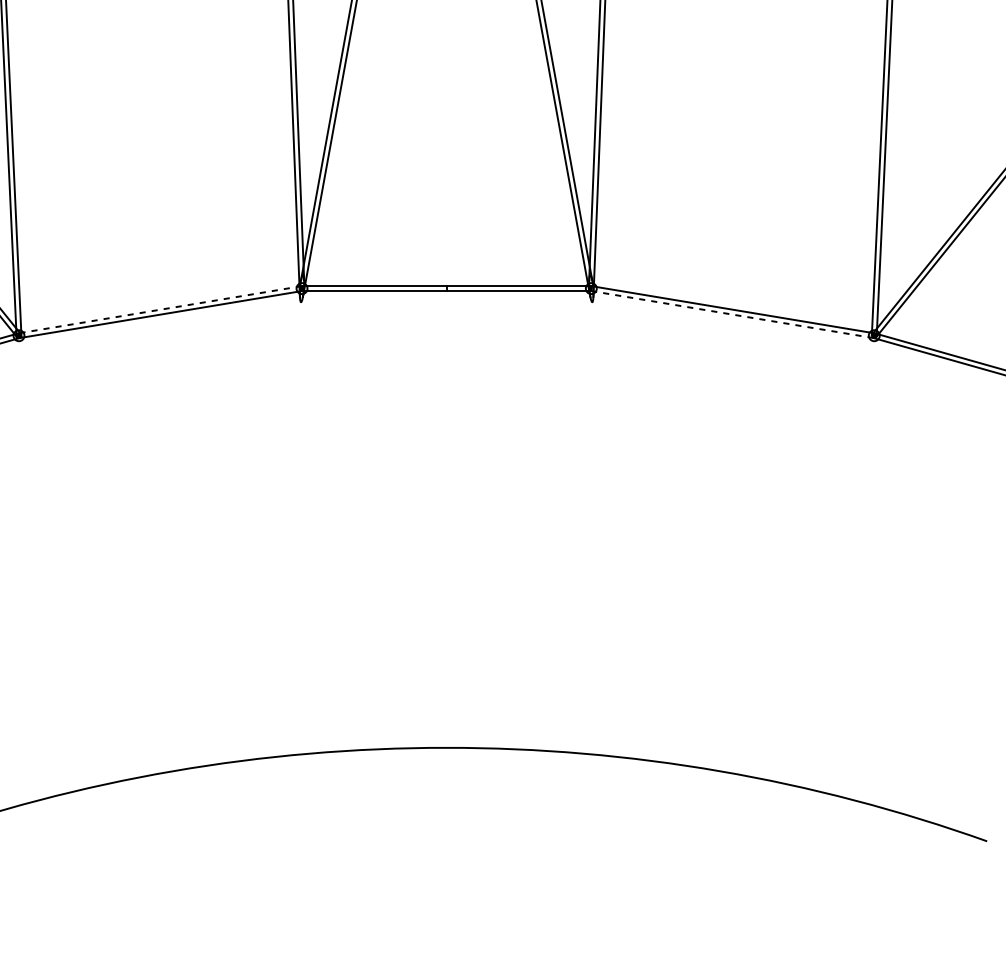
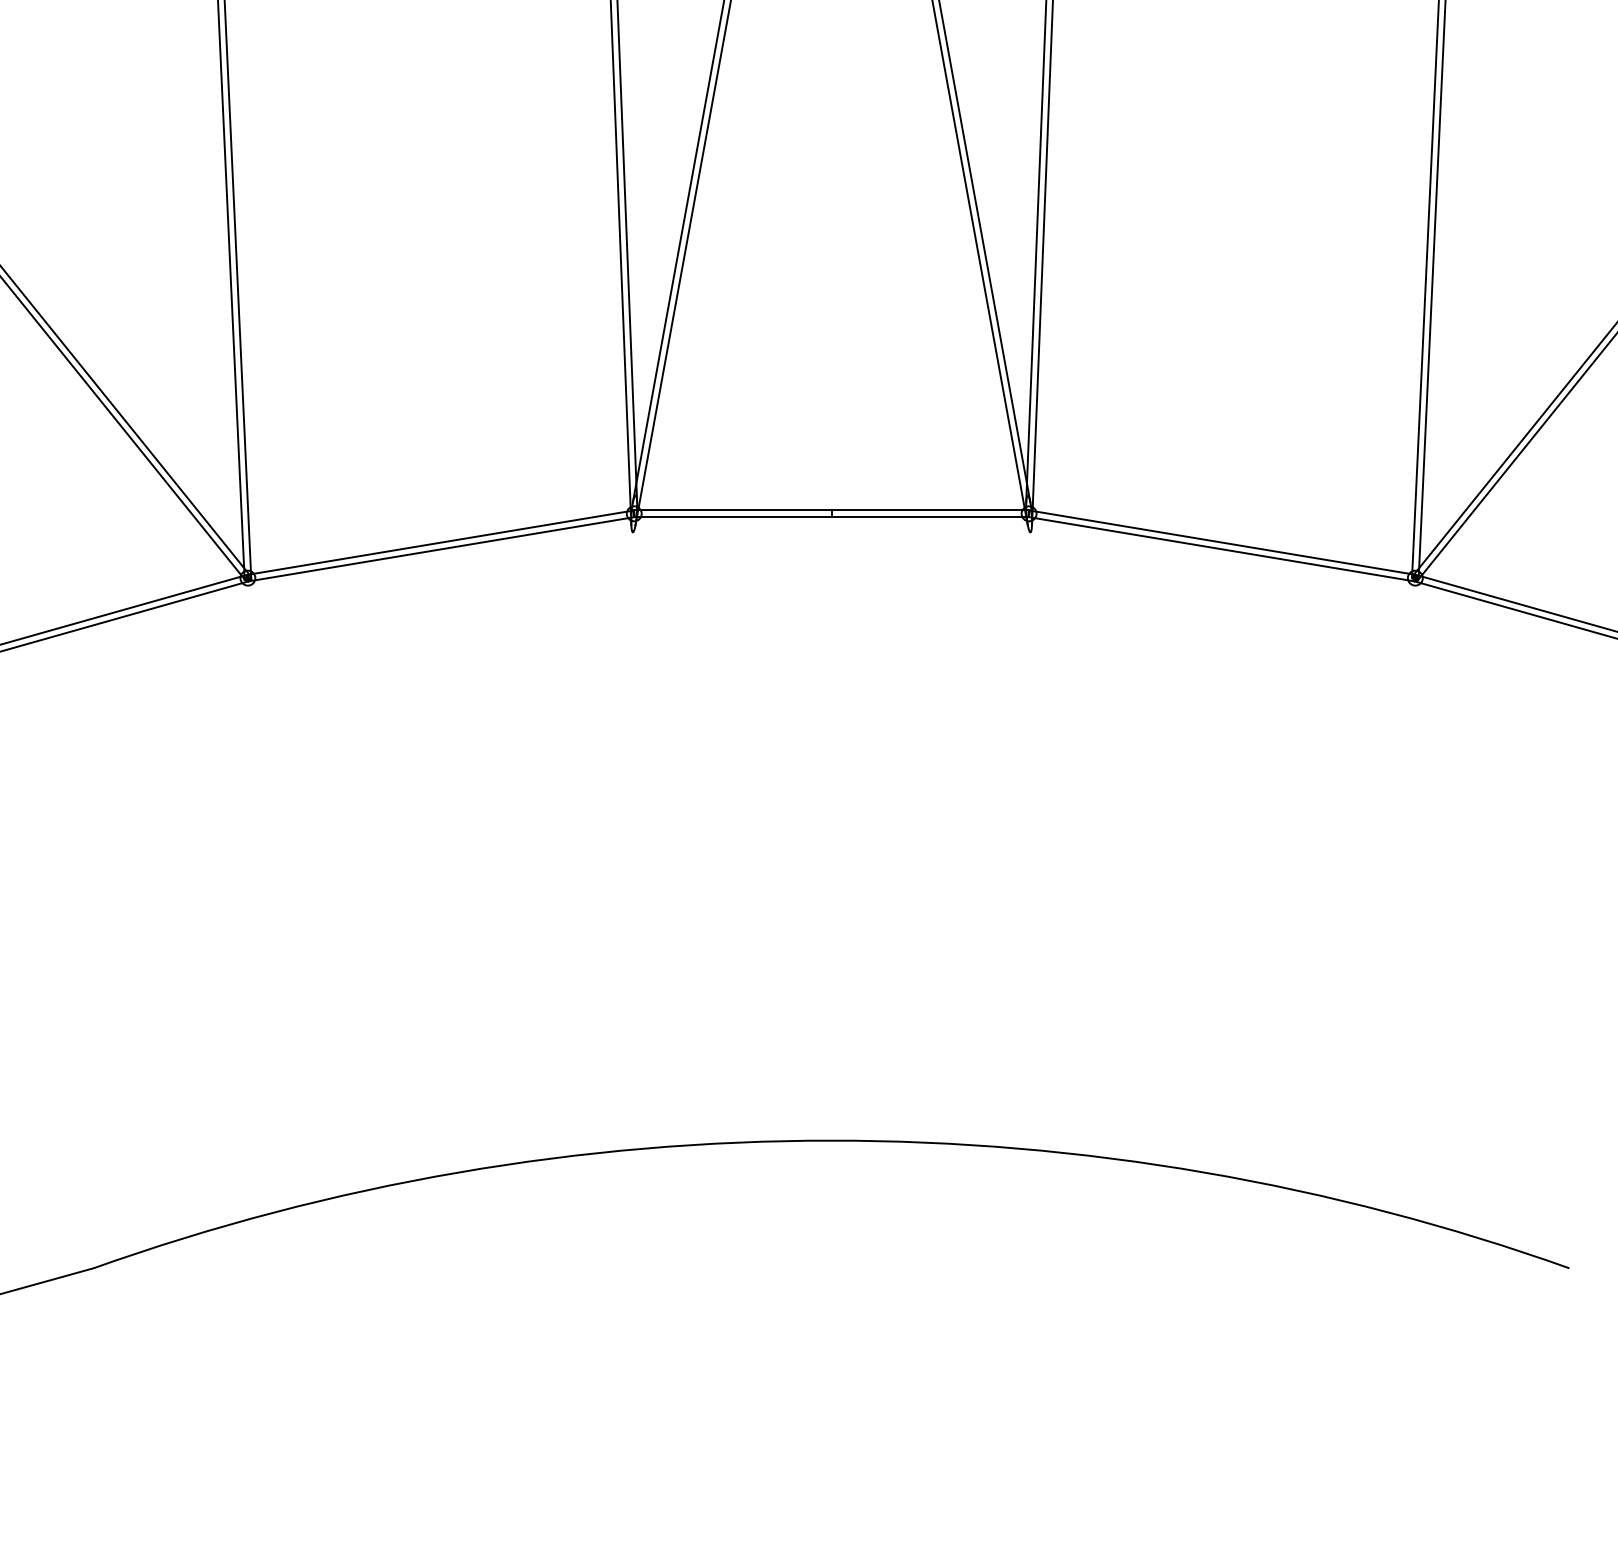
line: (160, 309) -> (440, 542), dashed -> solid
line: (732, 314) -> (1221, 549), dashed -> solid

